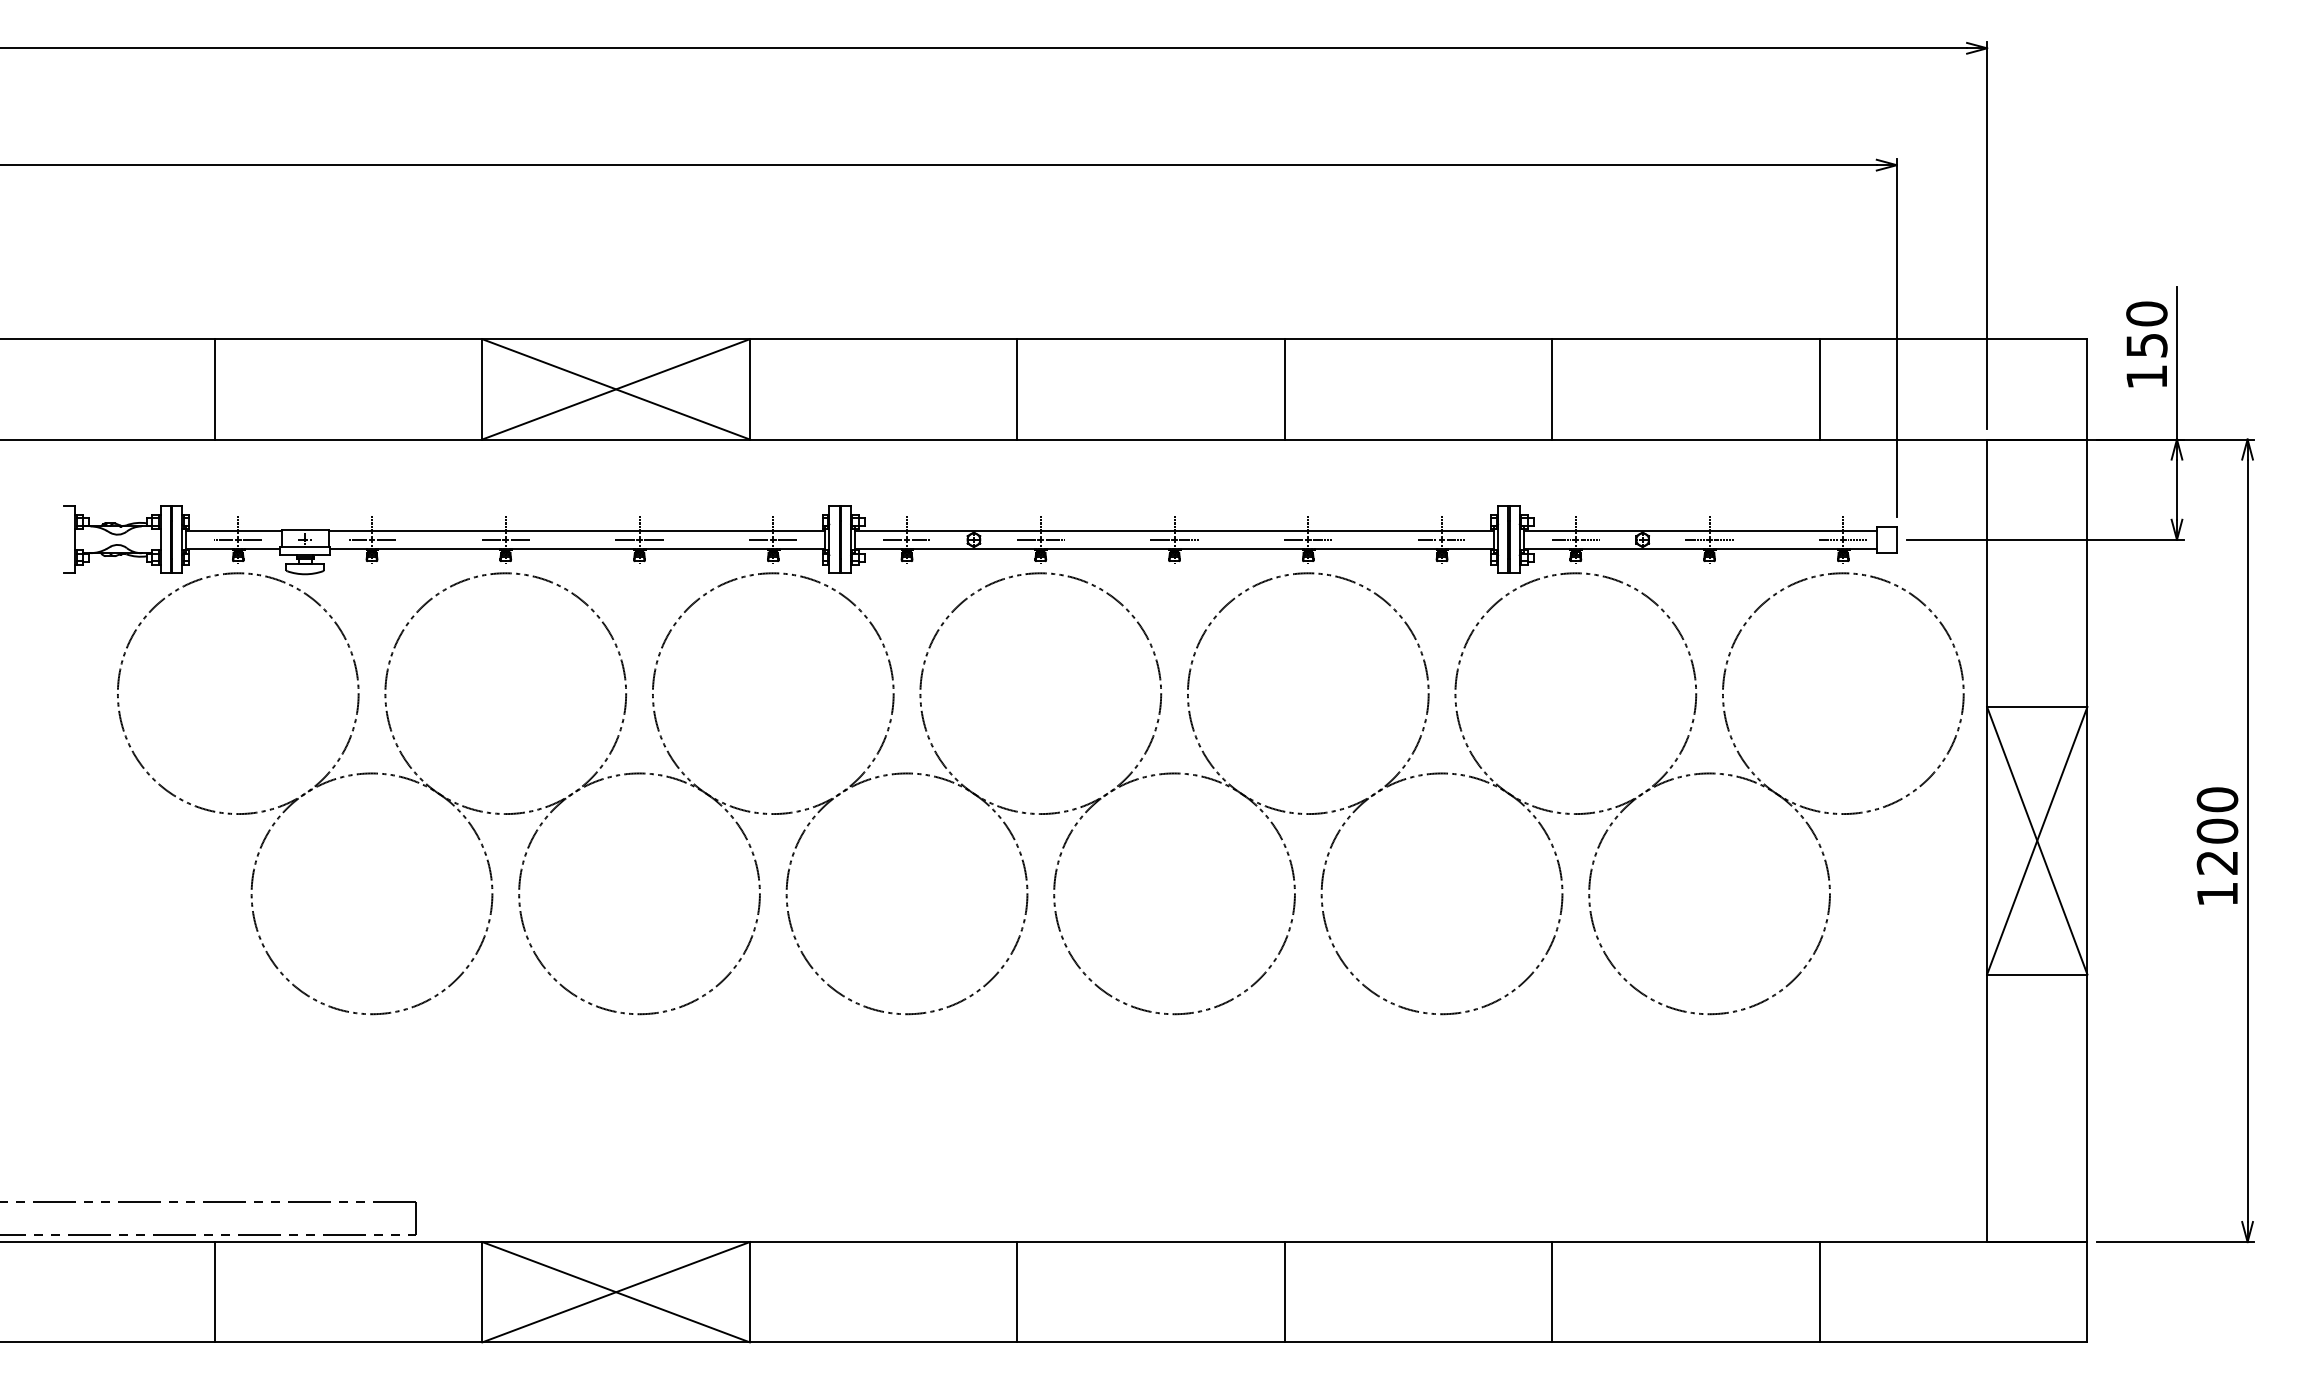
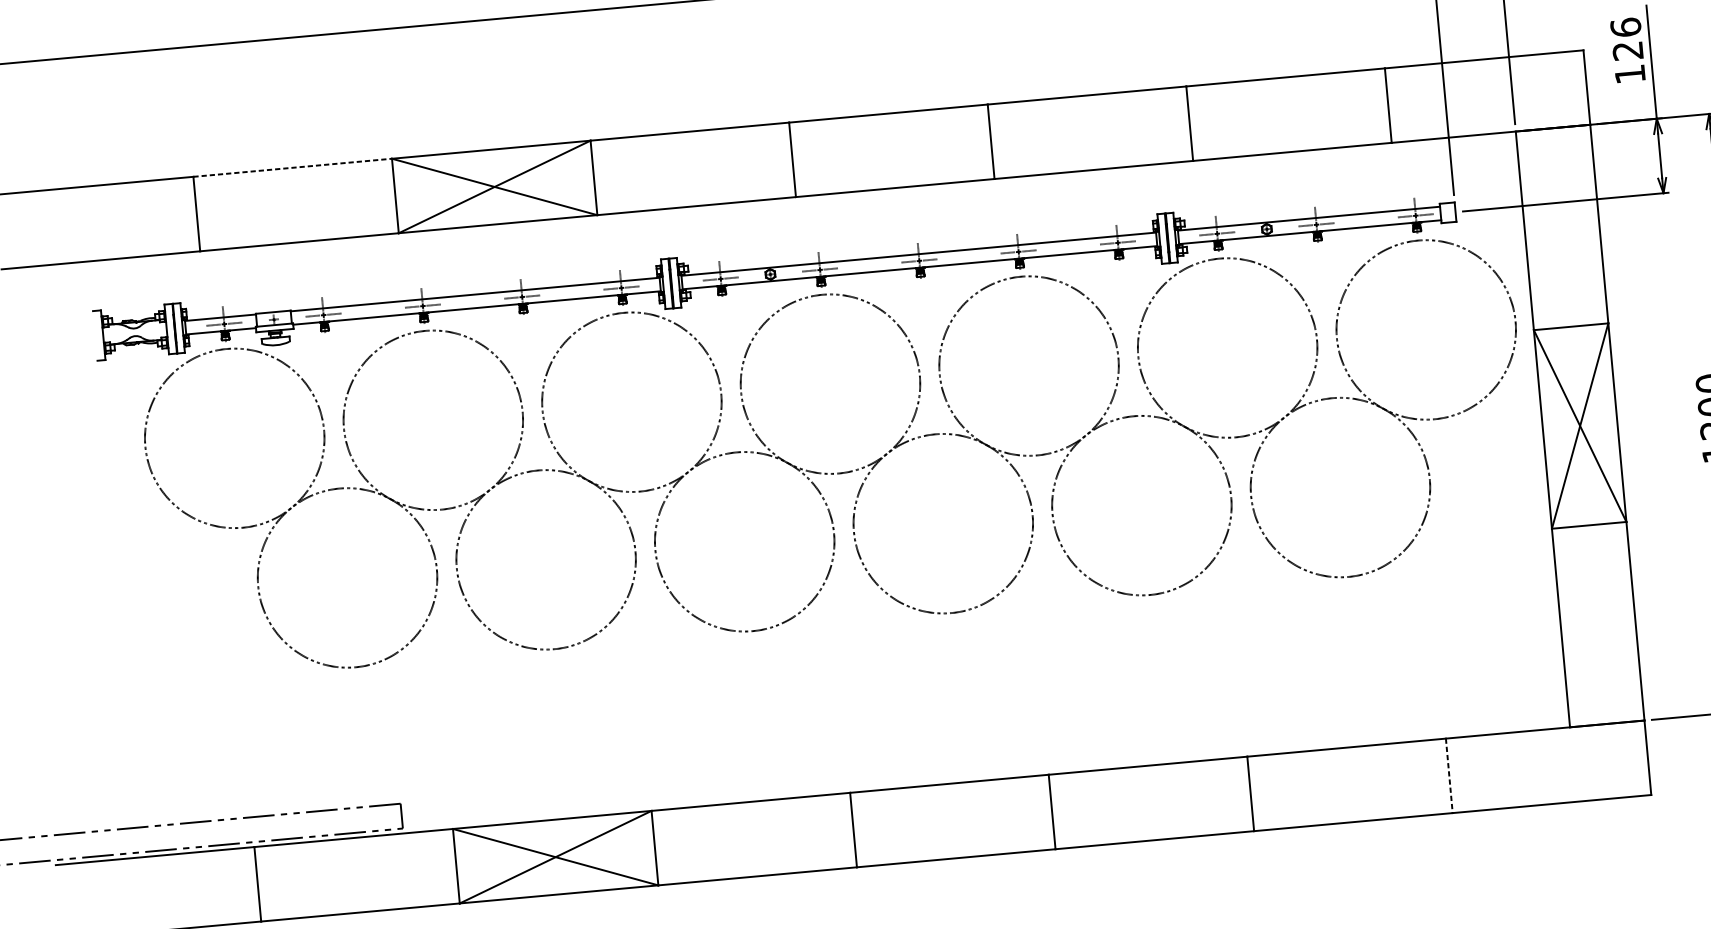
text: (2146, 329) -> (1626, 39), 150 -> 126
line: (348, 339) -> (292, 168), solid -> dashed
line: (1819, 1292) -> (1449, 776), solid -> dashed

